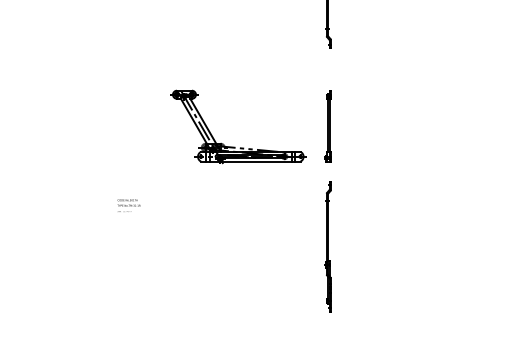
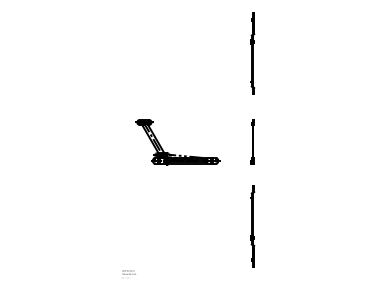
part: (236, 146) -> (176, 154), moved
text: (128, 202) -> (128, 272), moved
part: (328, 246) -> (252, 226), moved

